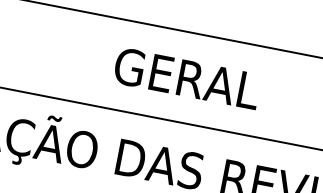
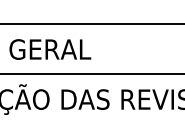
text: (187, 78) -> (50, 49), moved

